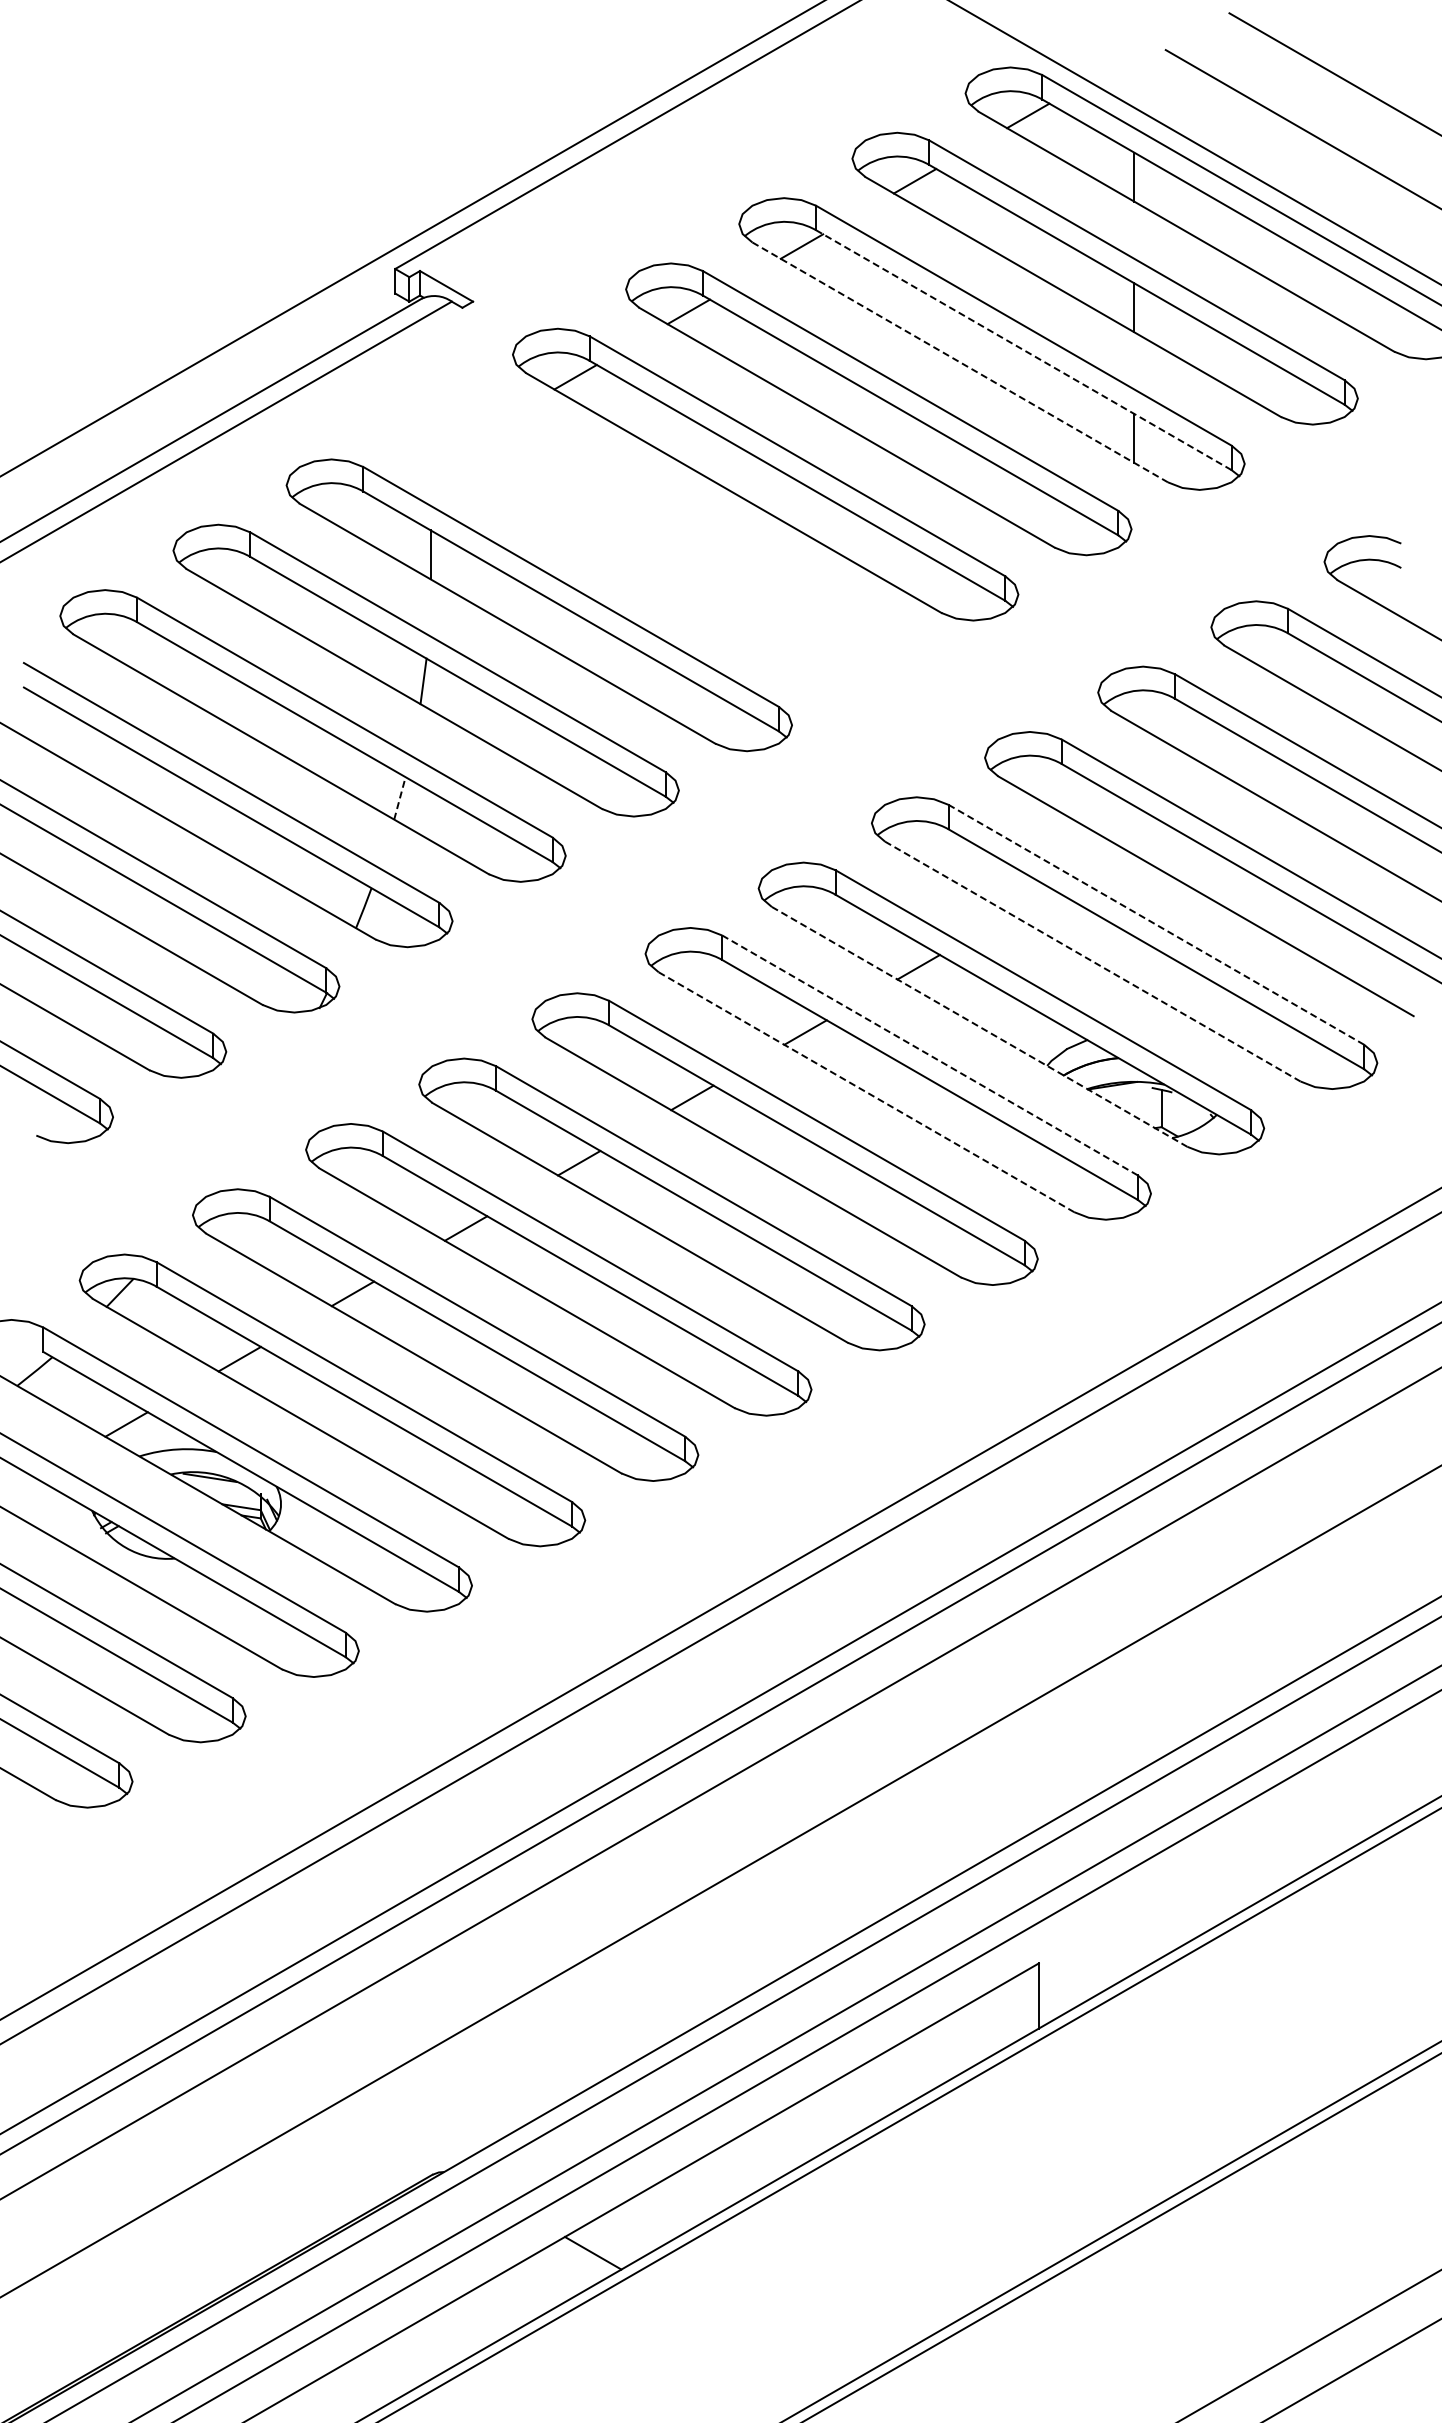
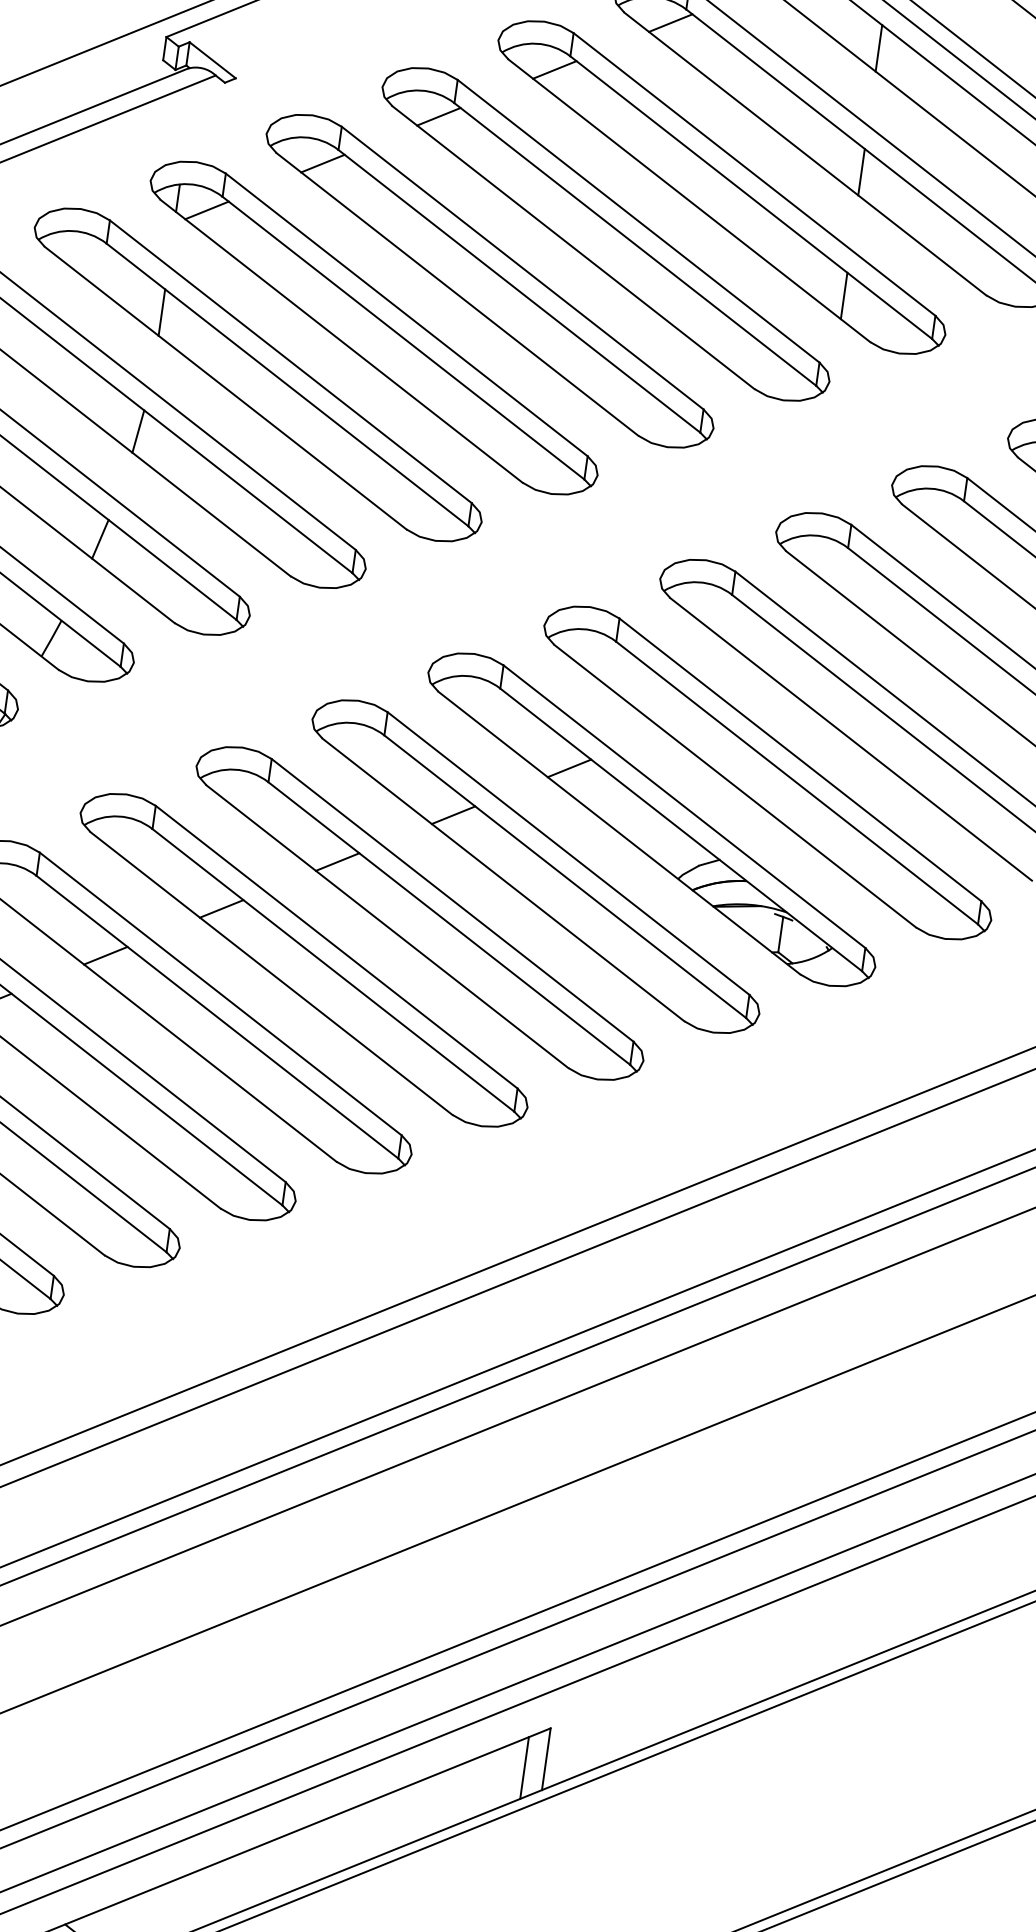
line: (1023, 350) -> (750, 197), dashed -> solid
line: (960, 362) -> (689, 200), dashed -> solid
part: (652, 539) -> (374, 327), added
line: (399, 798) -> (99, 539), dashed -> solid
line: (1156, 924) -> (800, 759), dashed -> solid
line: (1092, 961) -> (734, 786), dashed -> solid
line: (979, 1026) -> (619, 832), dashed -> solid
line: (930, 1055) -> (568, 853), dashed -> solid
line: (866, 1092) -> (503, 880), dashed -> solid
line: (1017, 2007) -> (524, 1767), added

